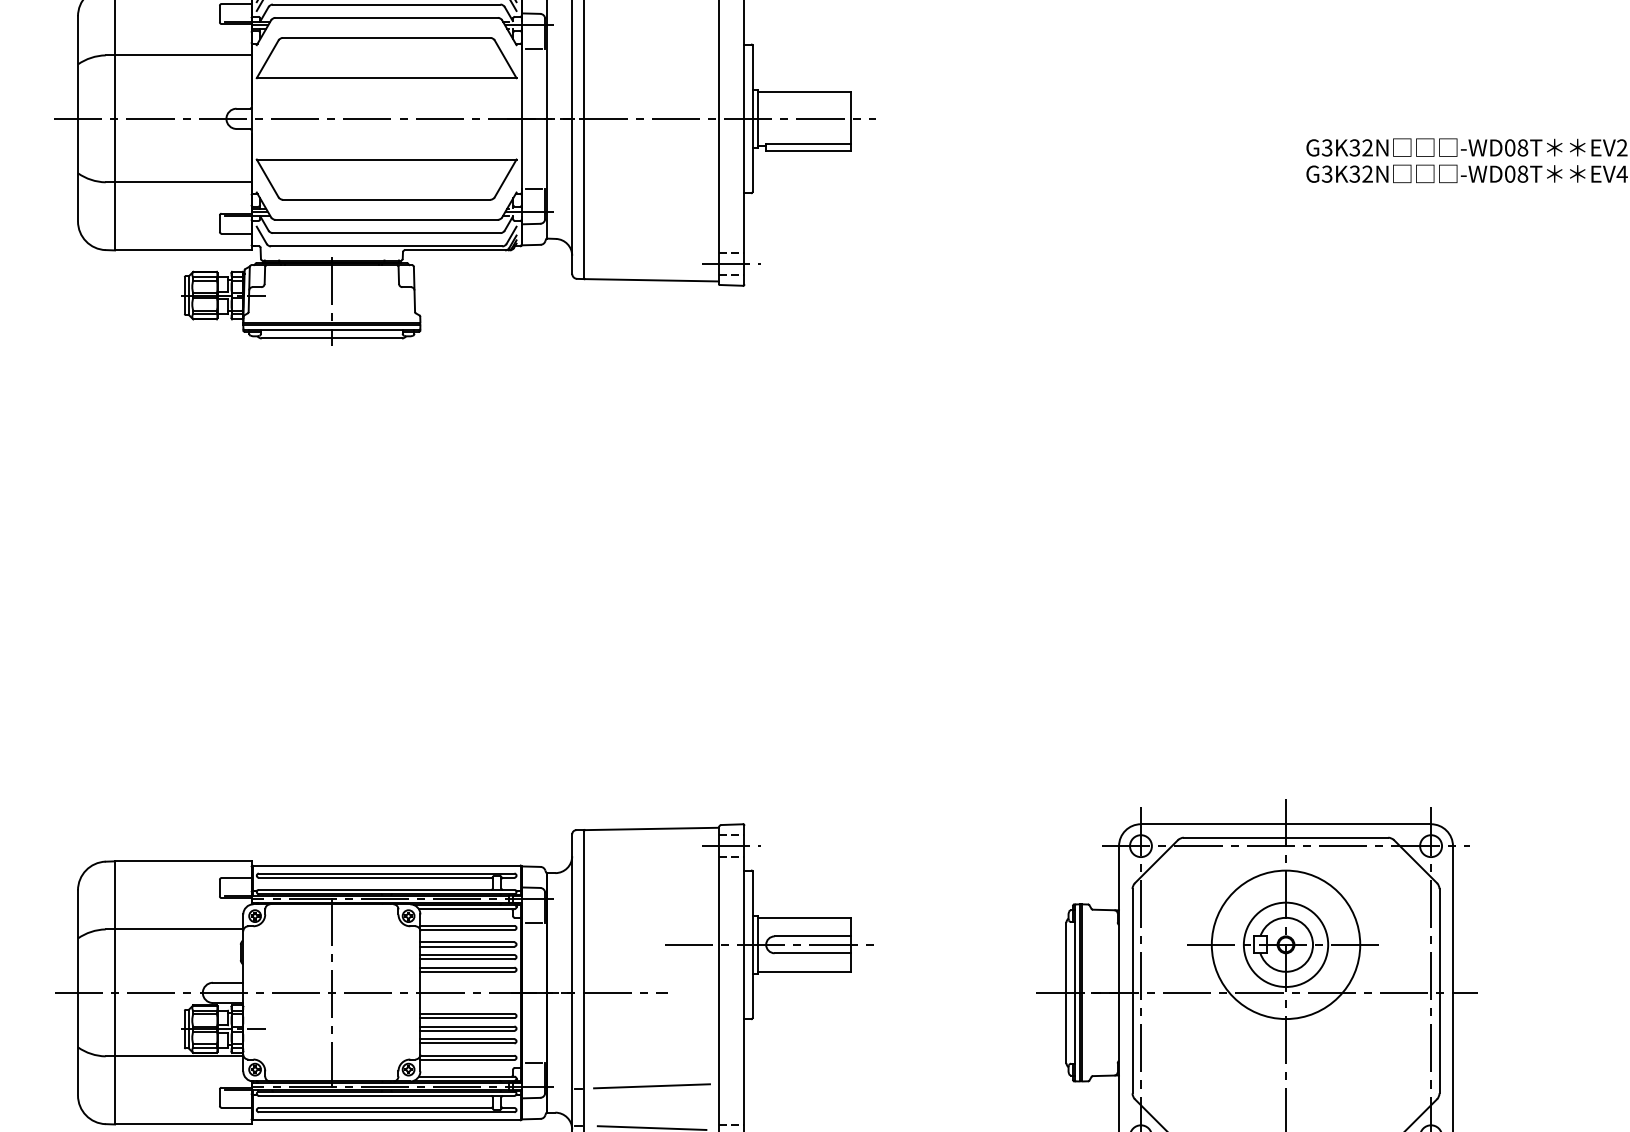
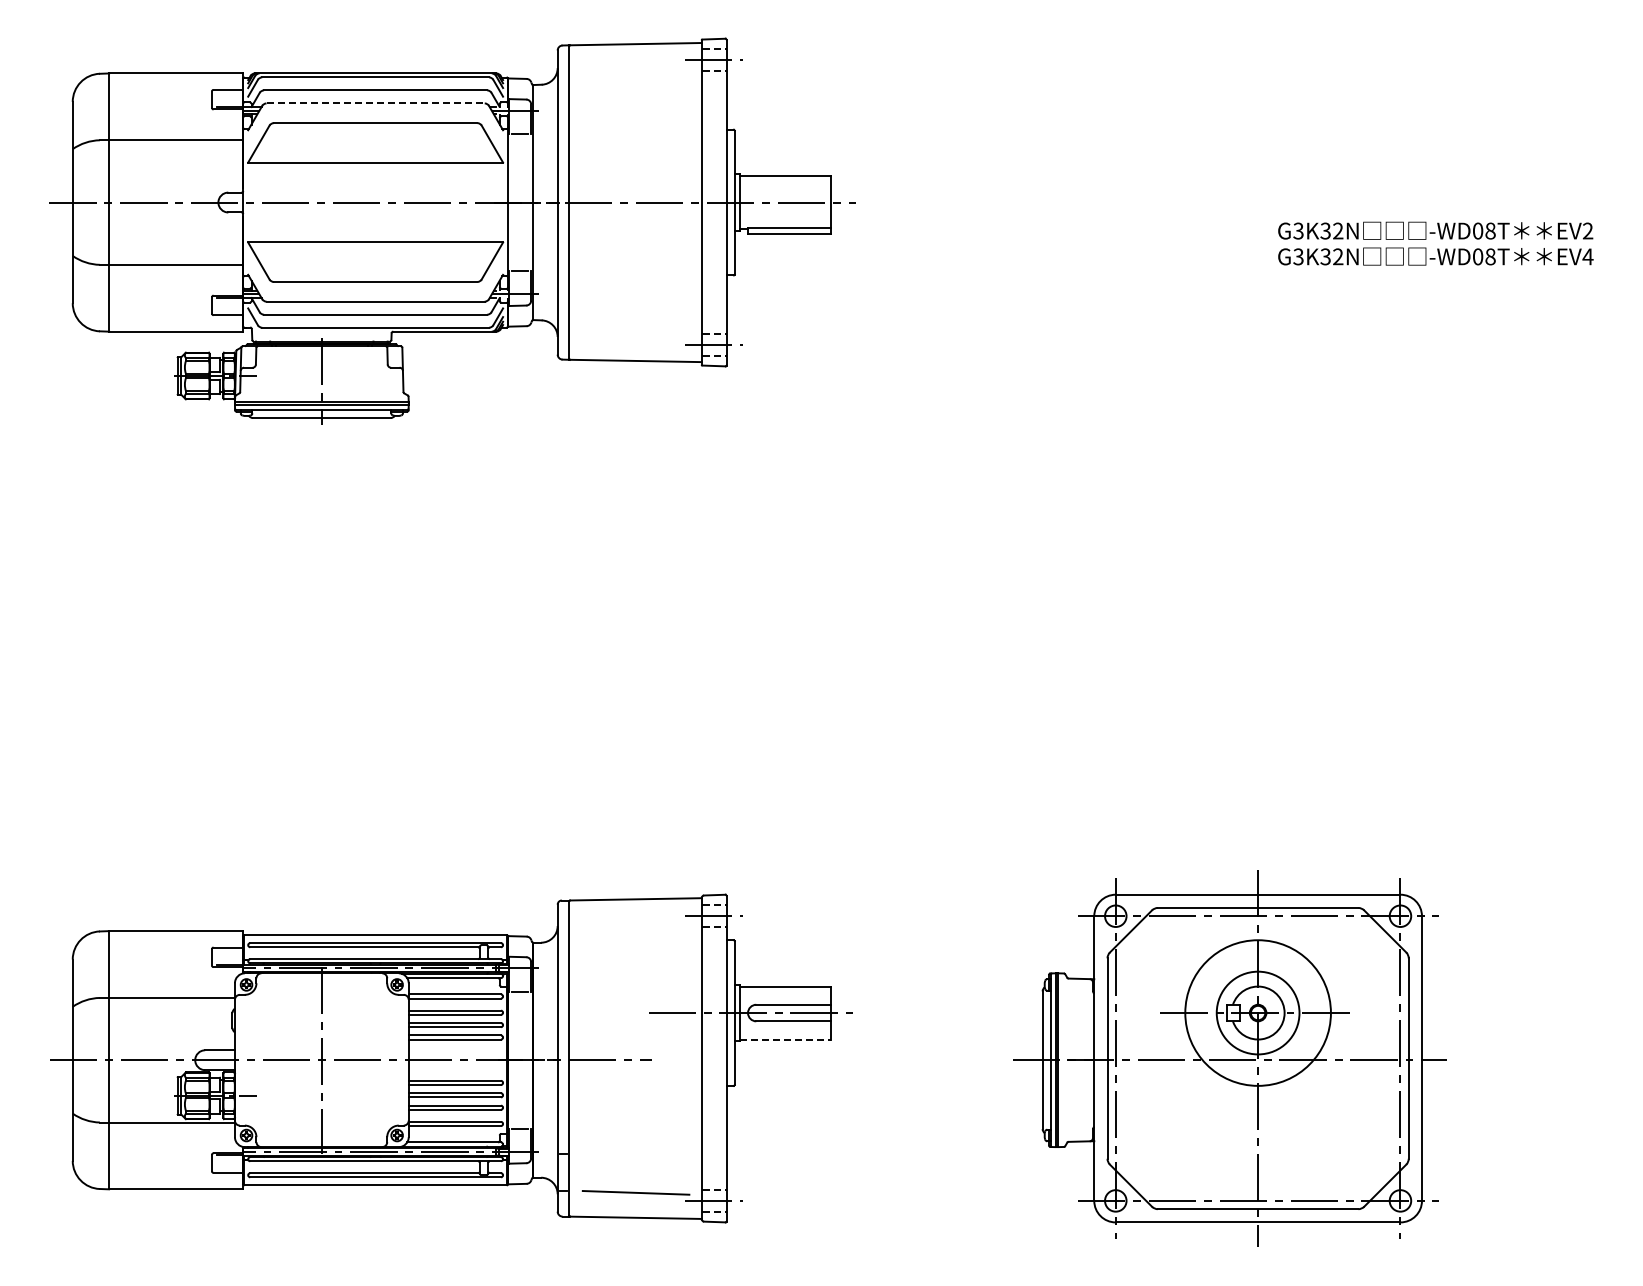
line: (387, 17) -> (376, 103), solid -> dashed
line: (804, 971) -> (785, 1039), solid -> dashed
line: (651, 1085) -> (635, 1151), removed

